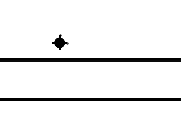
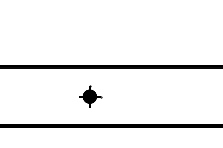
part: (60, 41) -> (91, 94), moved

